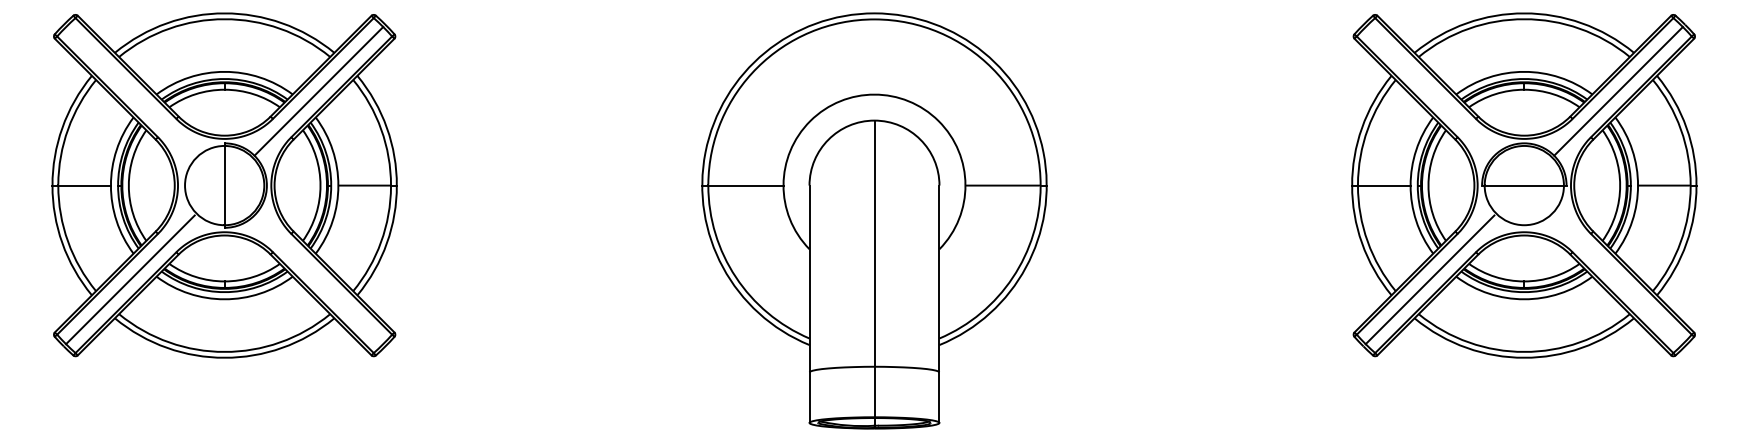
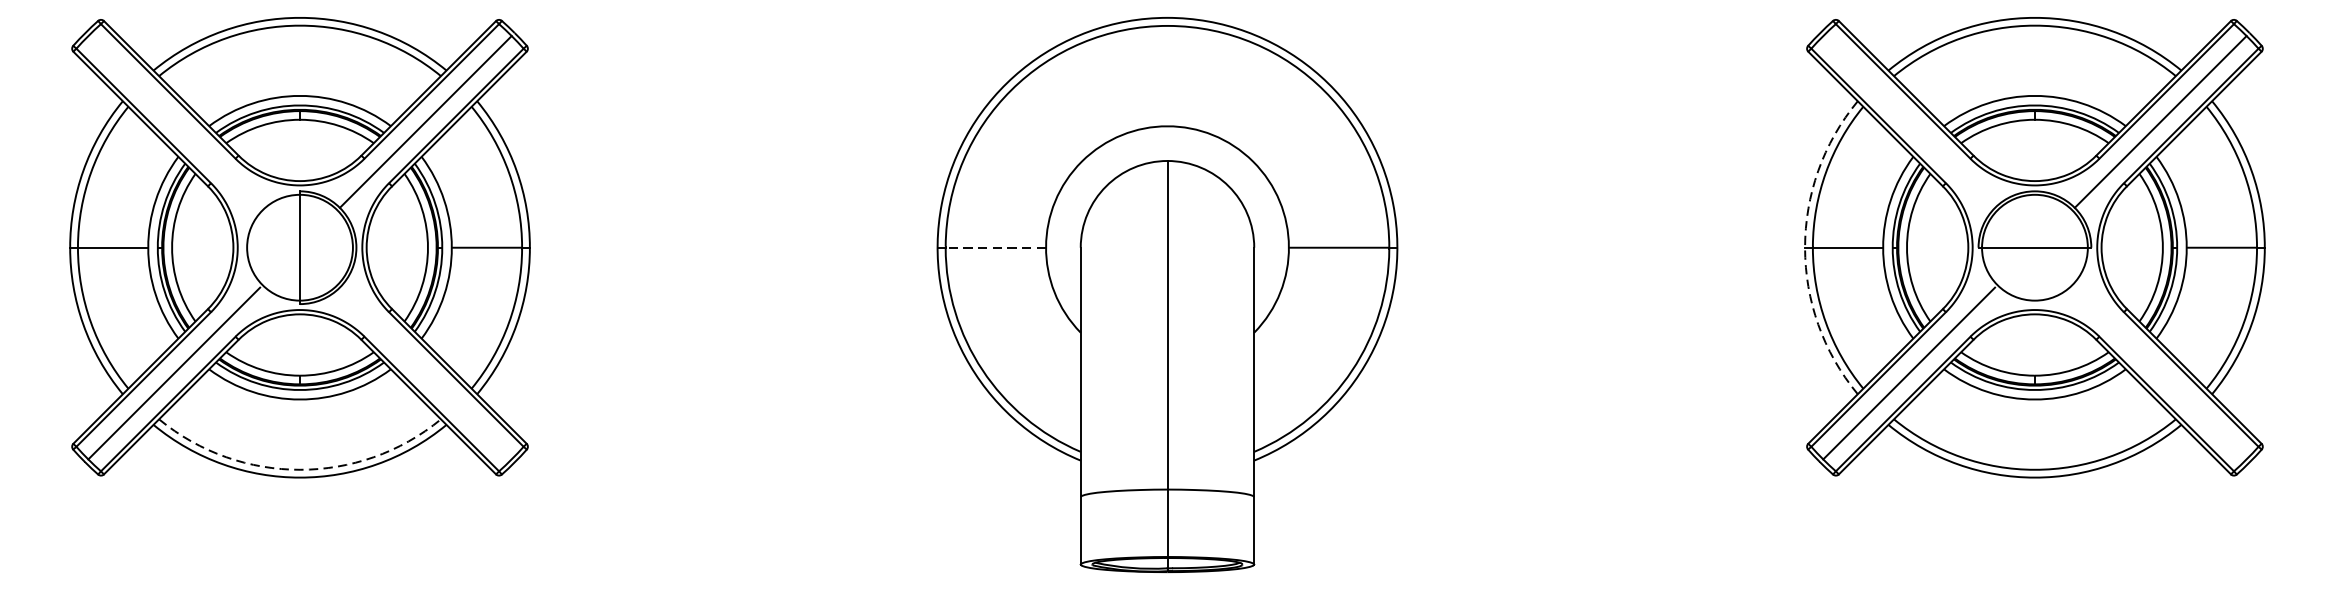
line: (745, 185) -> (995, 247), solid -> dashed
arc: (1352, 185) -> (1805, 247), solid -> dashed
arc: (224, 351) -> (299, 469), solid -> dashed

